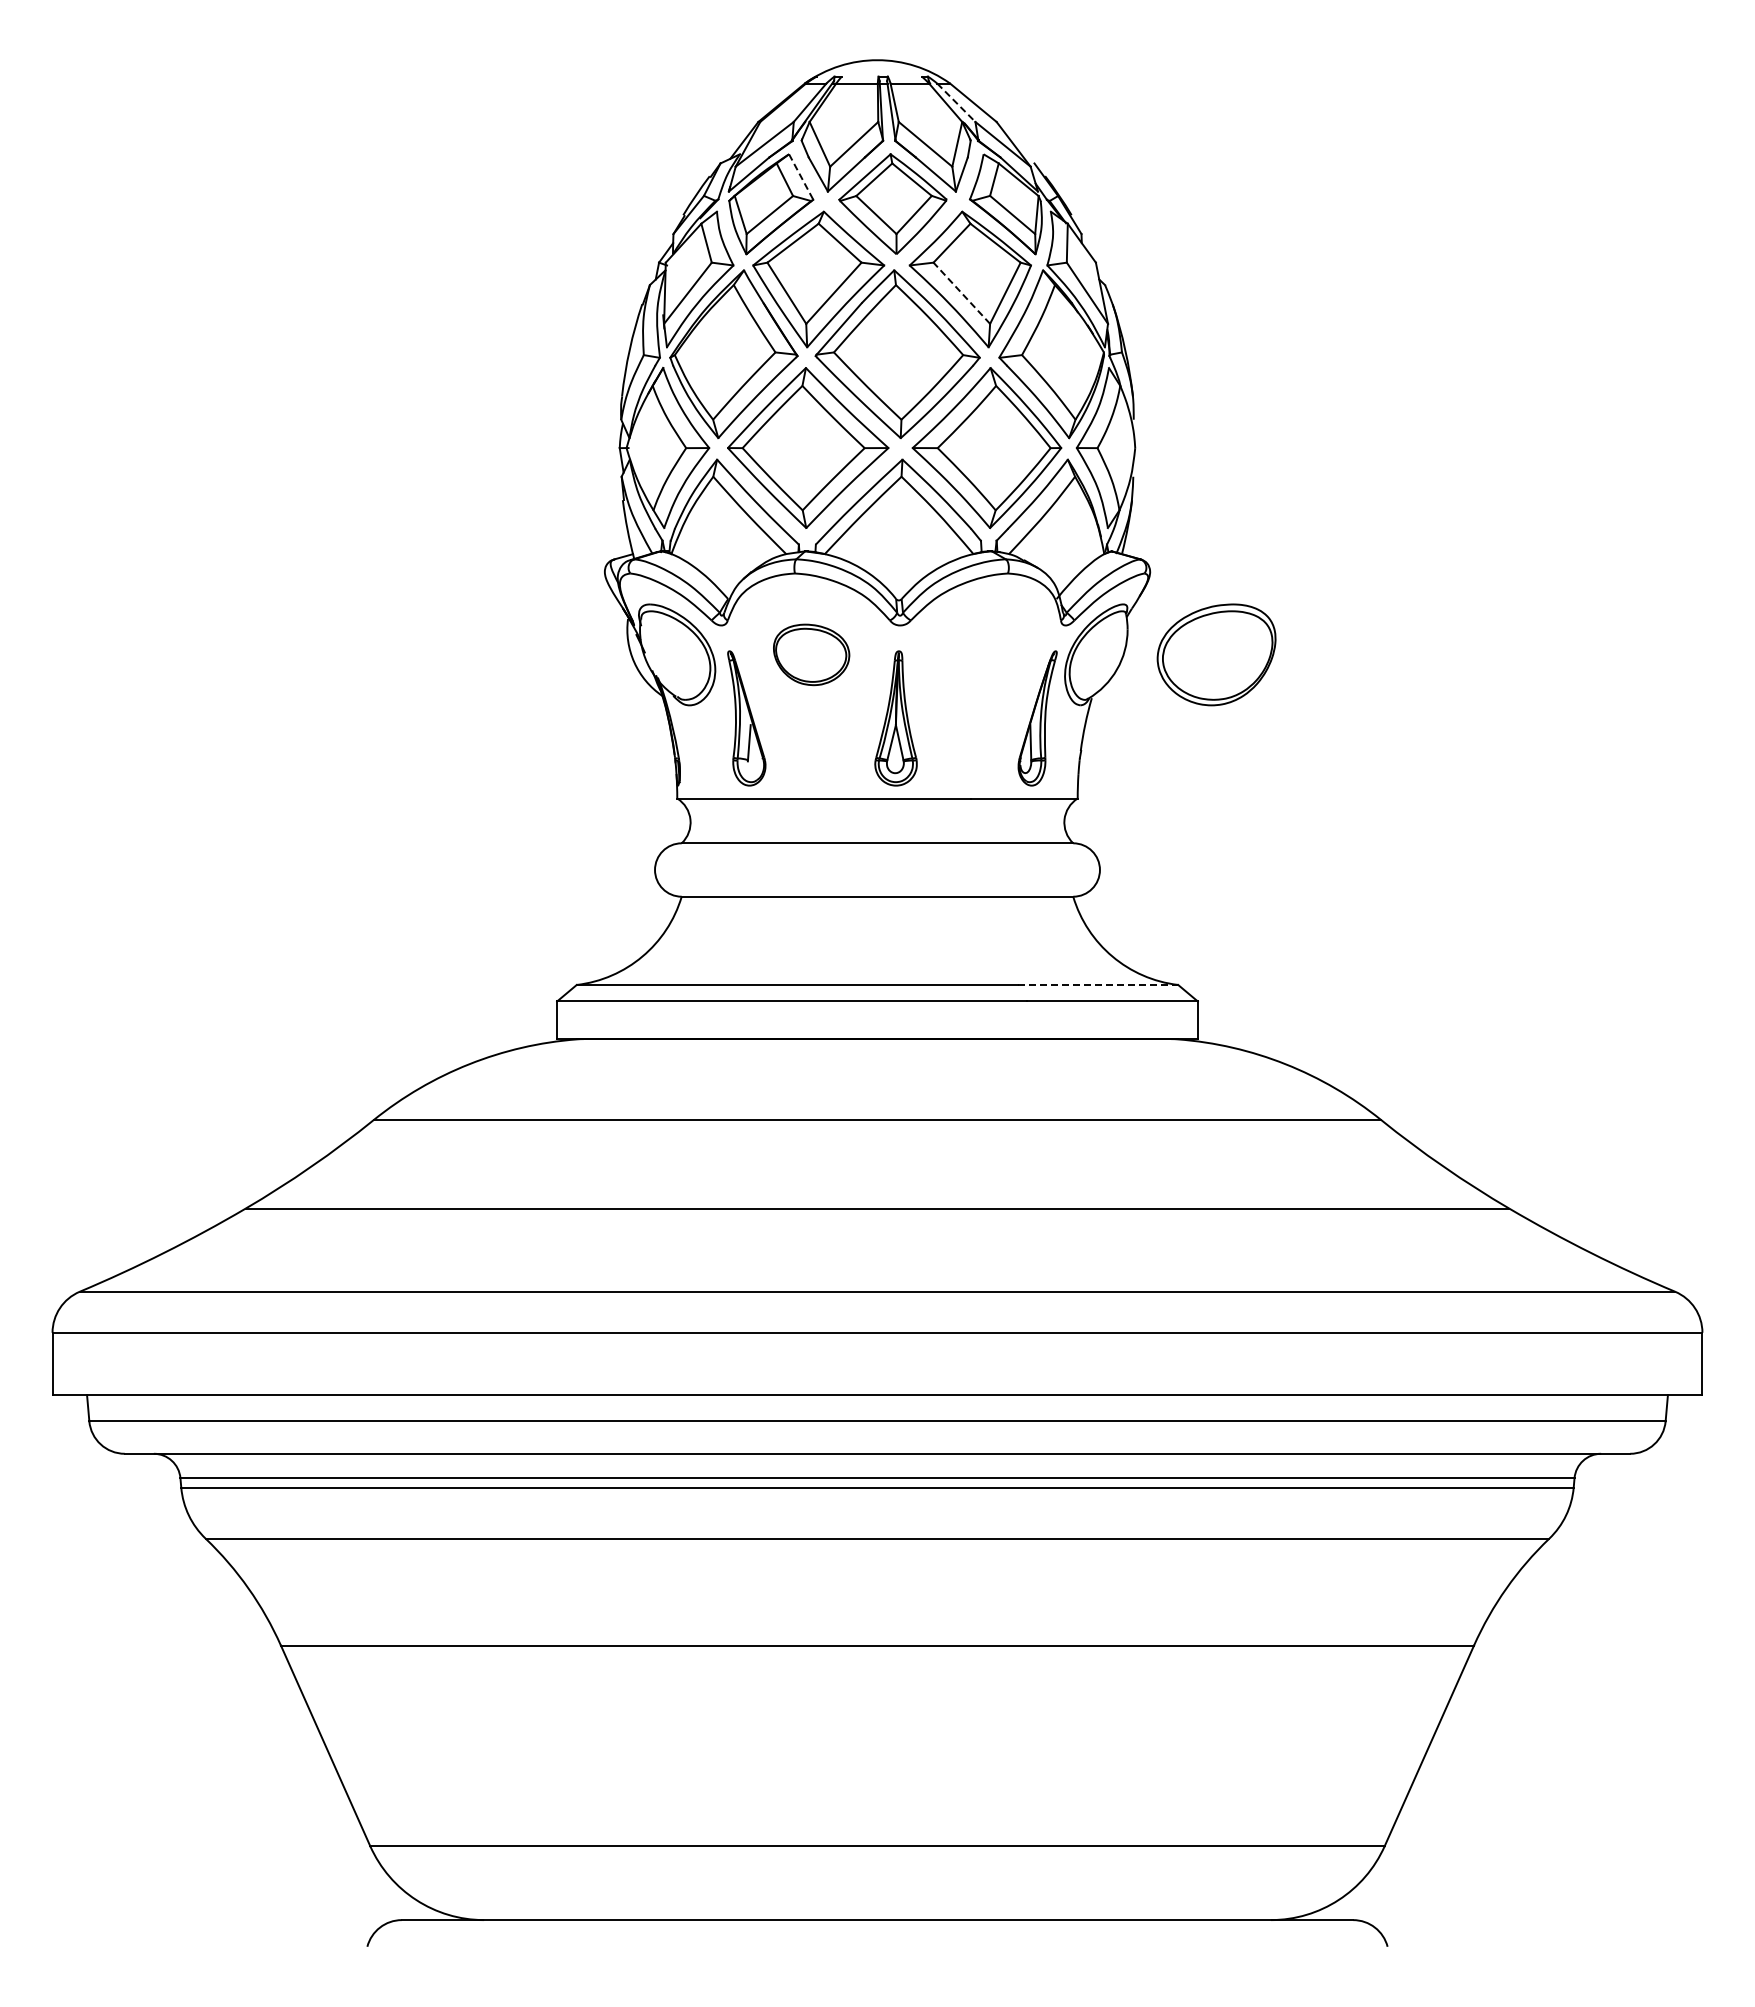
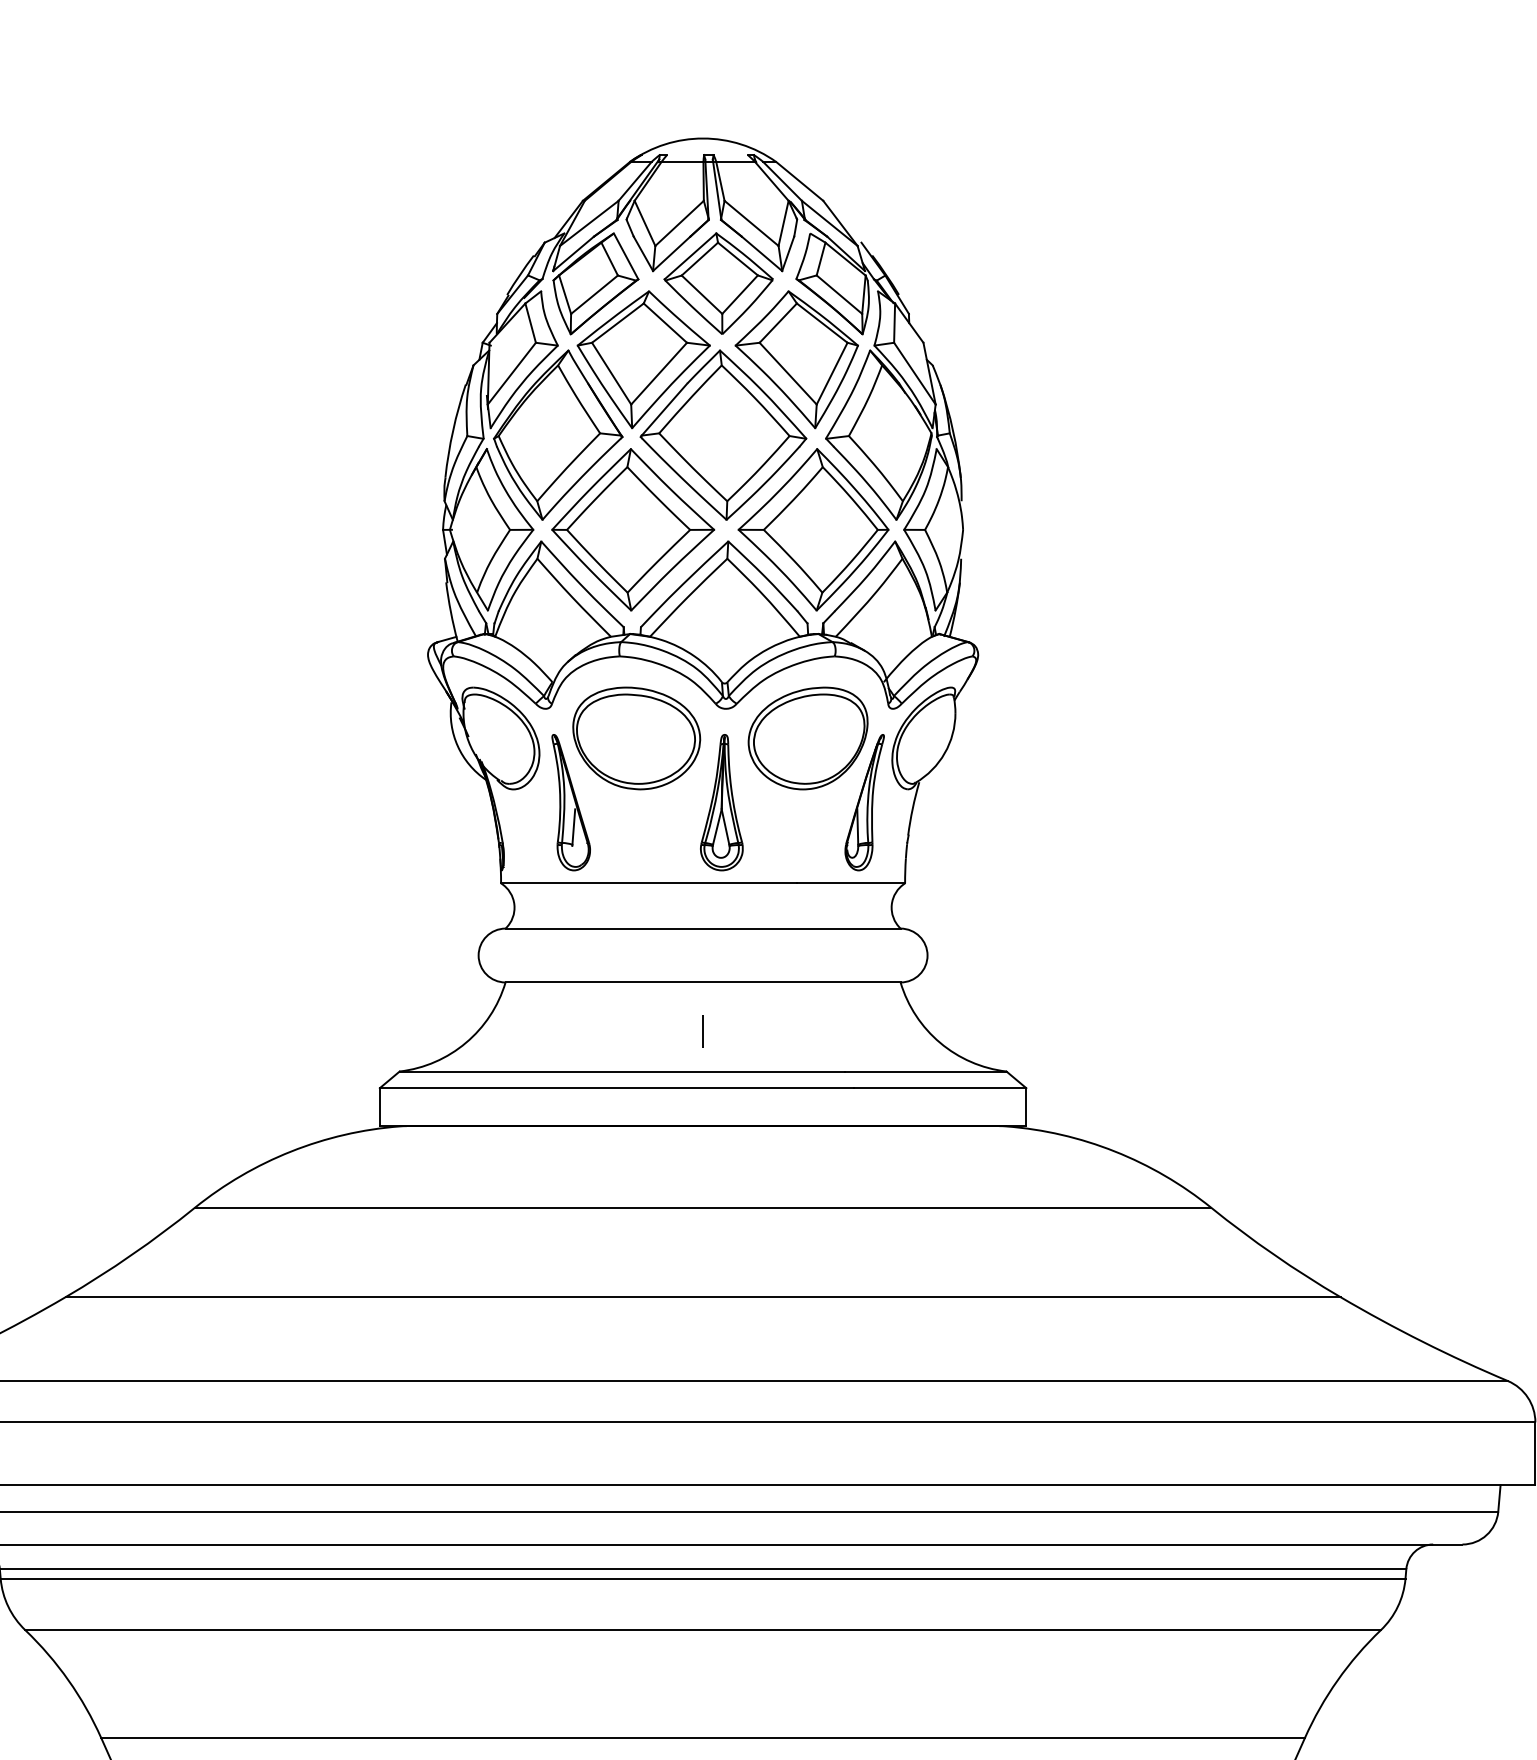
line: (956, 103) -> (782, 182), dashed -> solid
line: (801, 177) -> (626, 256), dashed -> solid
line: (961, 293) -> (787, 373), dashed -> solid
part: (811, 654) -> (636, 738), size x1.67
part: (1216, 654) -> (808, 738), moved
line: (877, 944) -> (703, 1030), added
line: (1098, 984) -> (926, 1071), dashed -> solid

